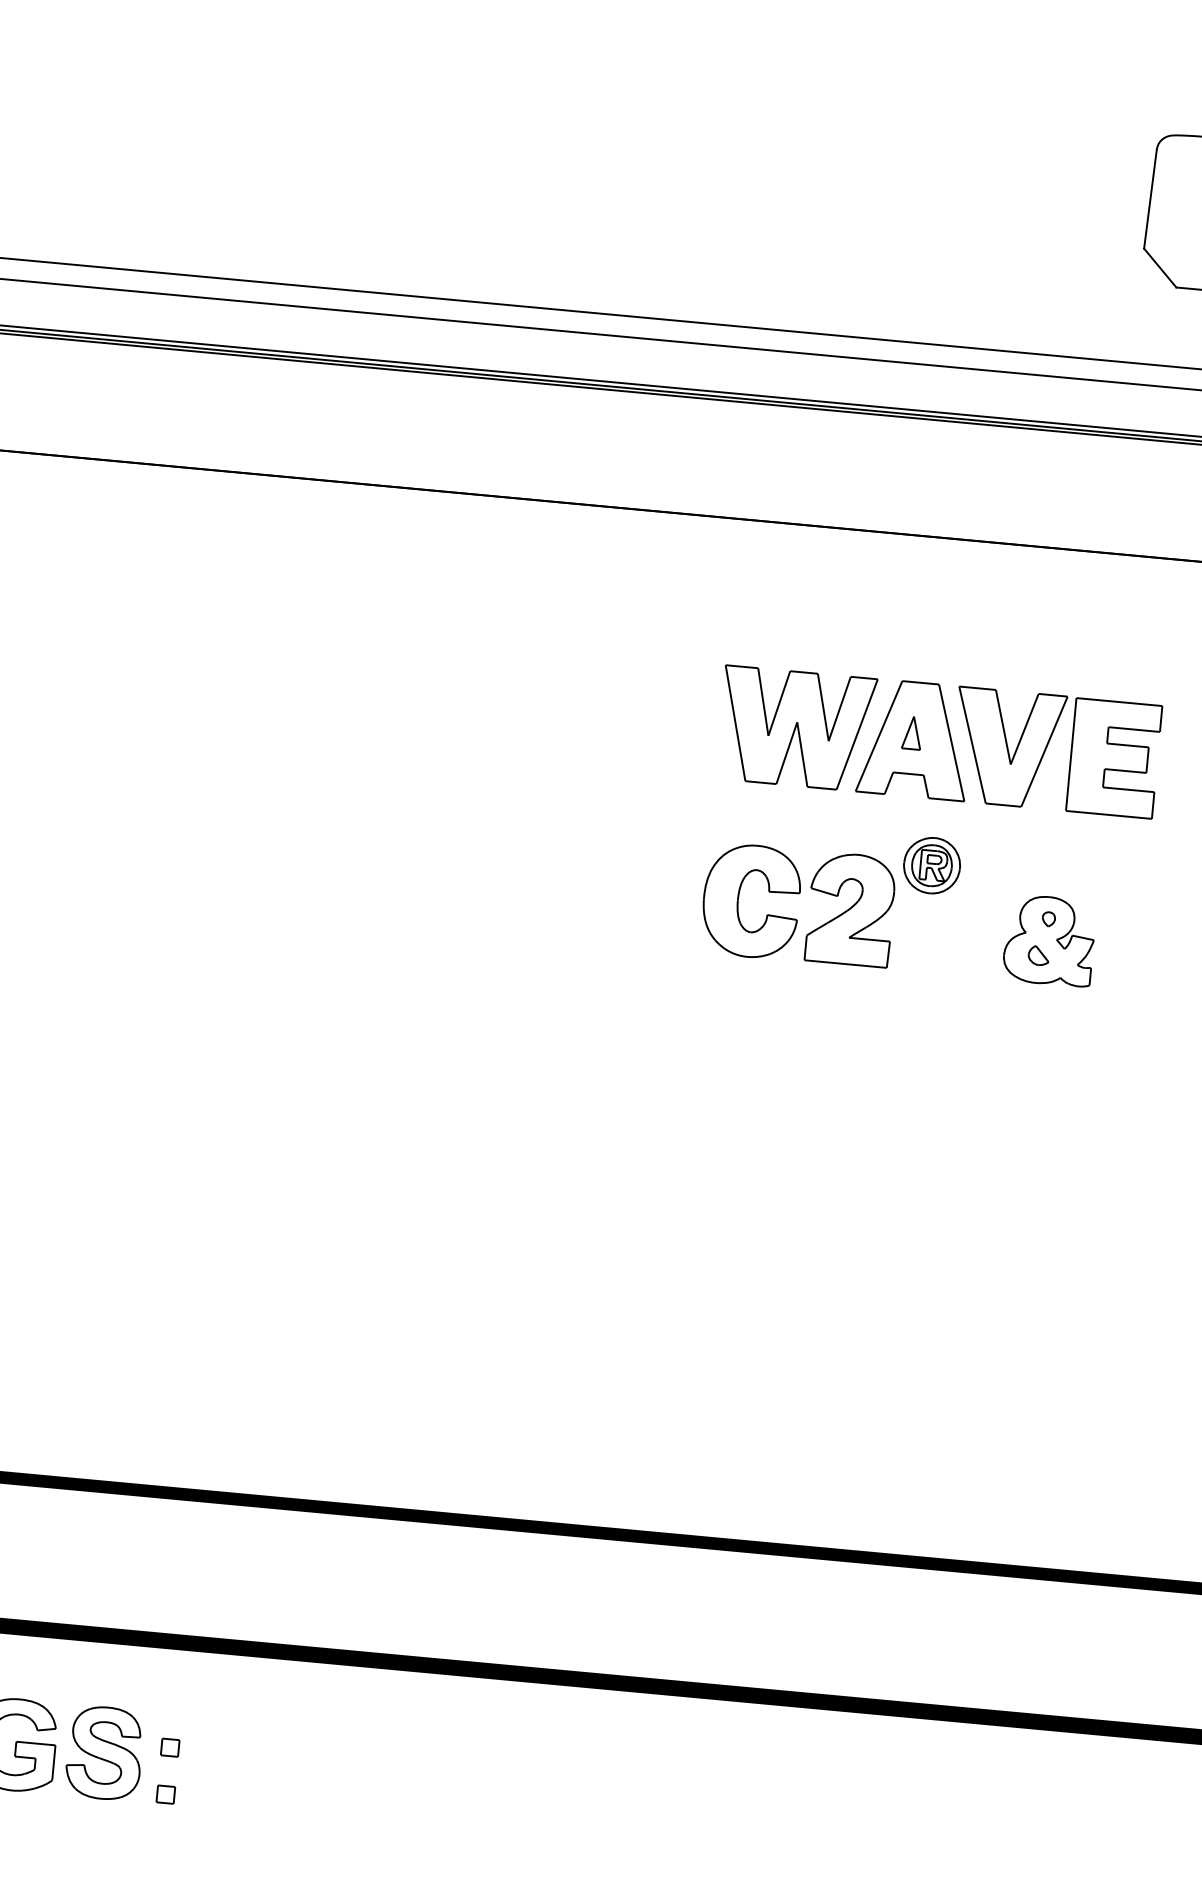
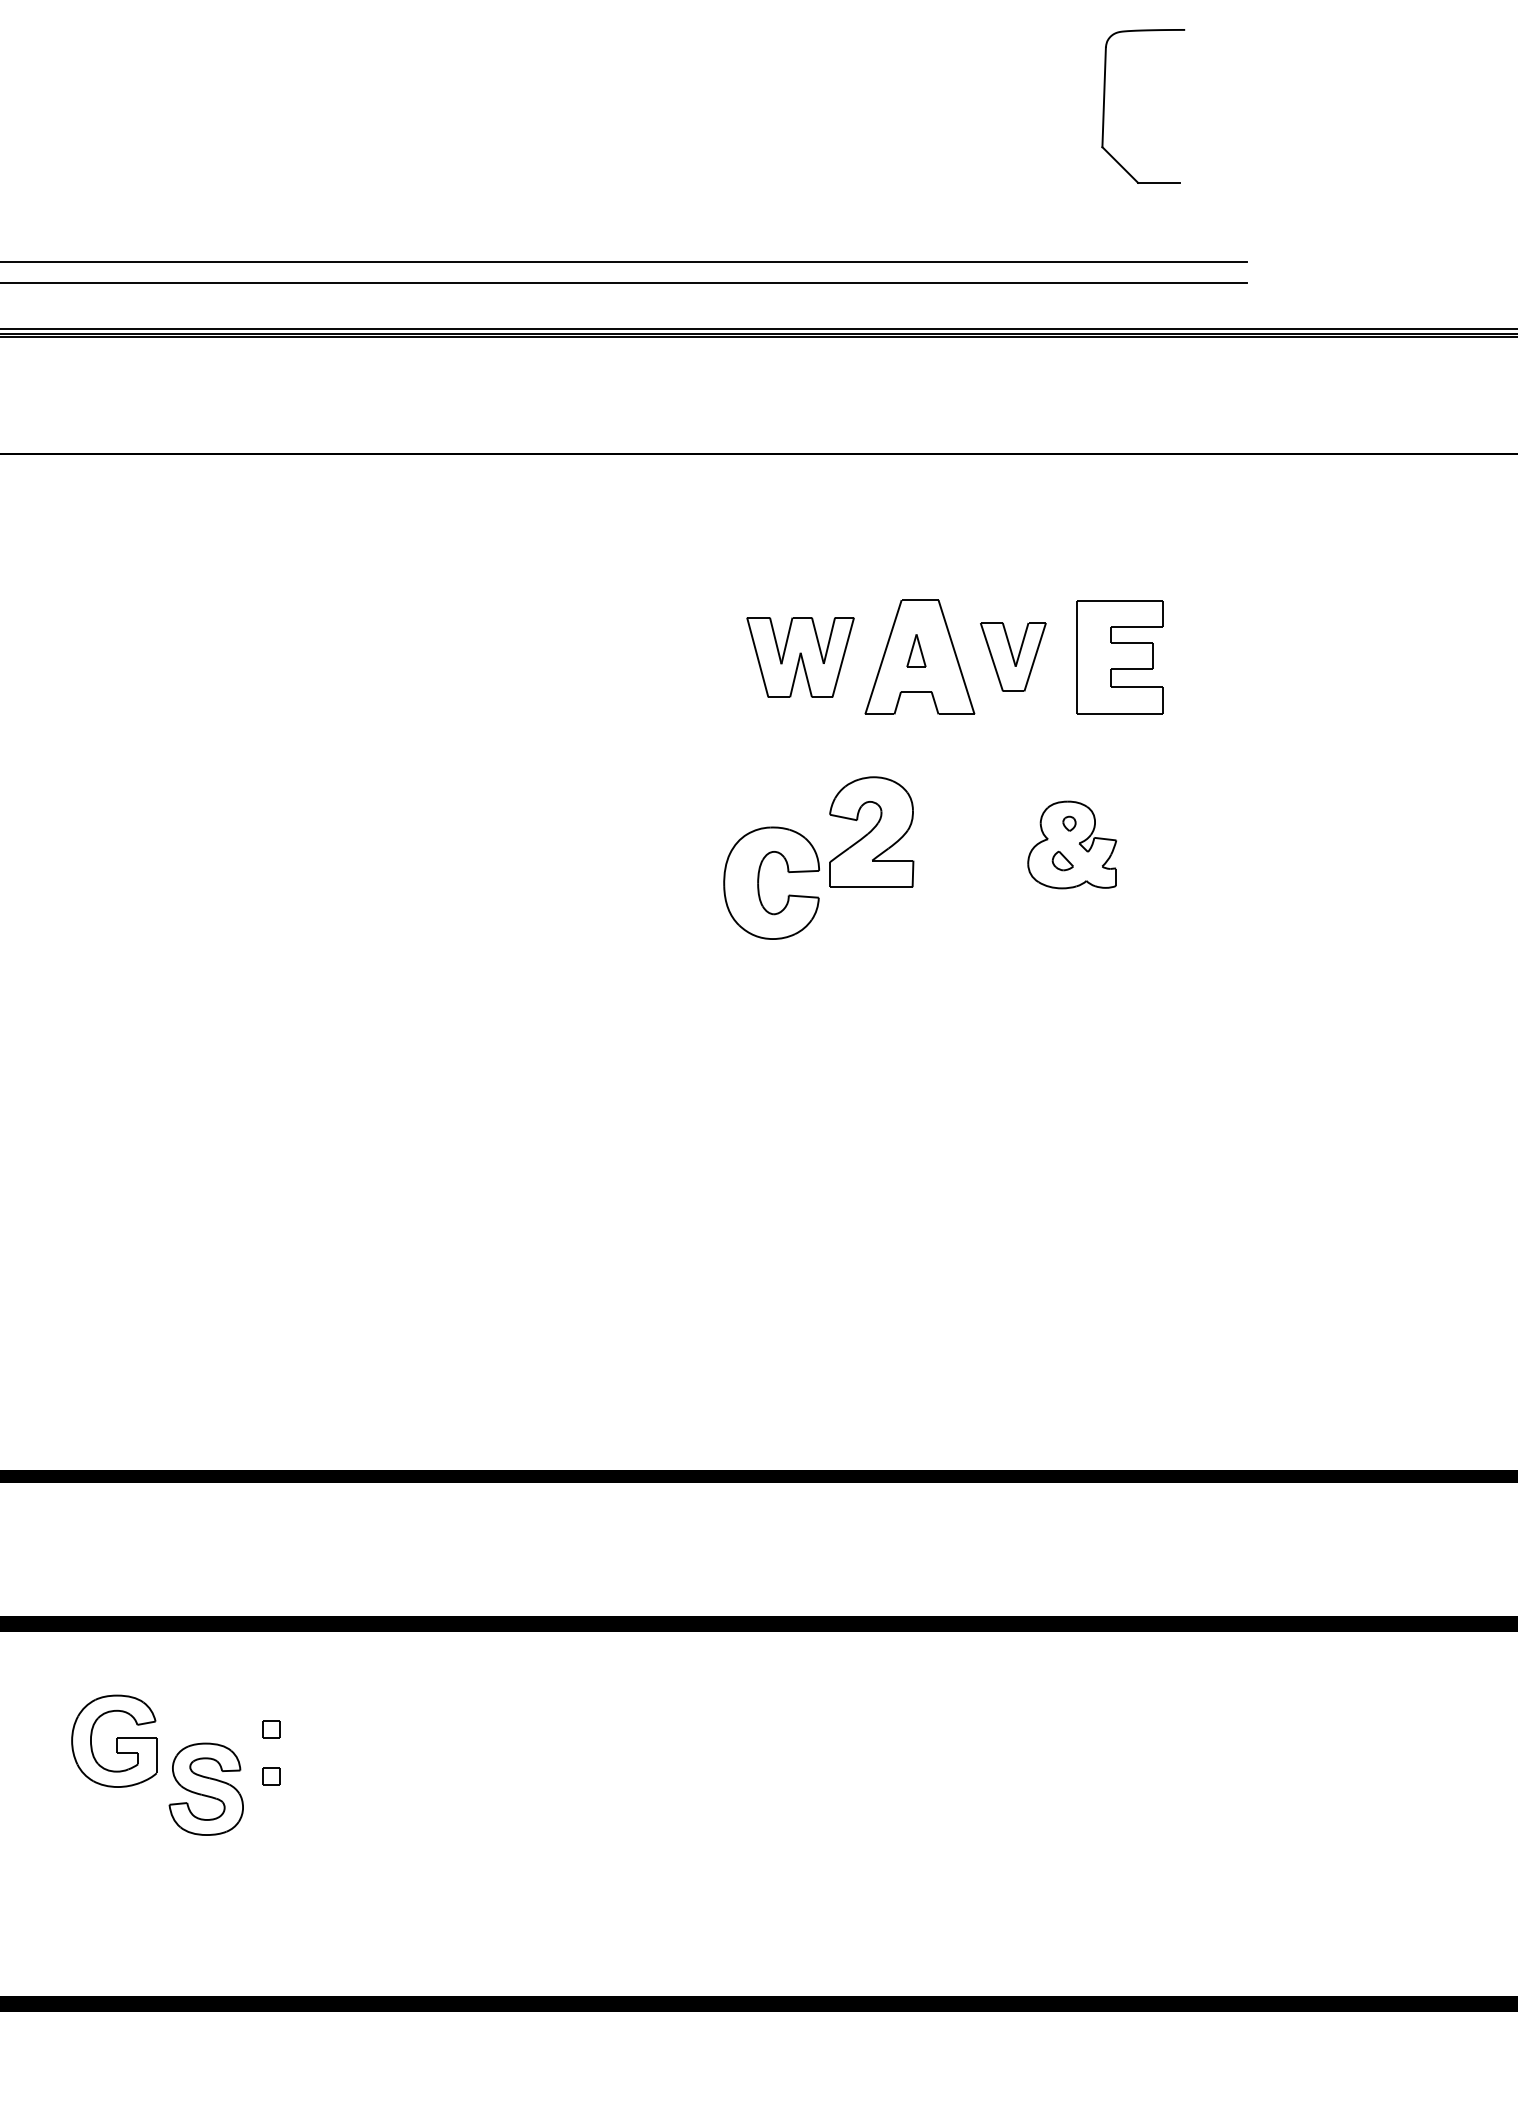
part: (796, 728) -> (800, 657), size x0.7
part: (1008, 747) -> (1013, 656), size x0.6
part: (932, 865) -> (948, 780), removed
part: (739, 897) -> (759, 880), moved
part: (103, 1752) -> (205, 1788), moved

